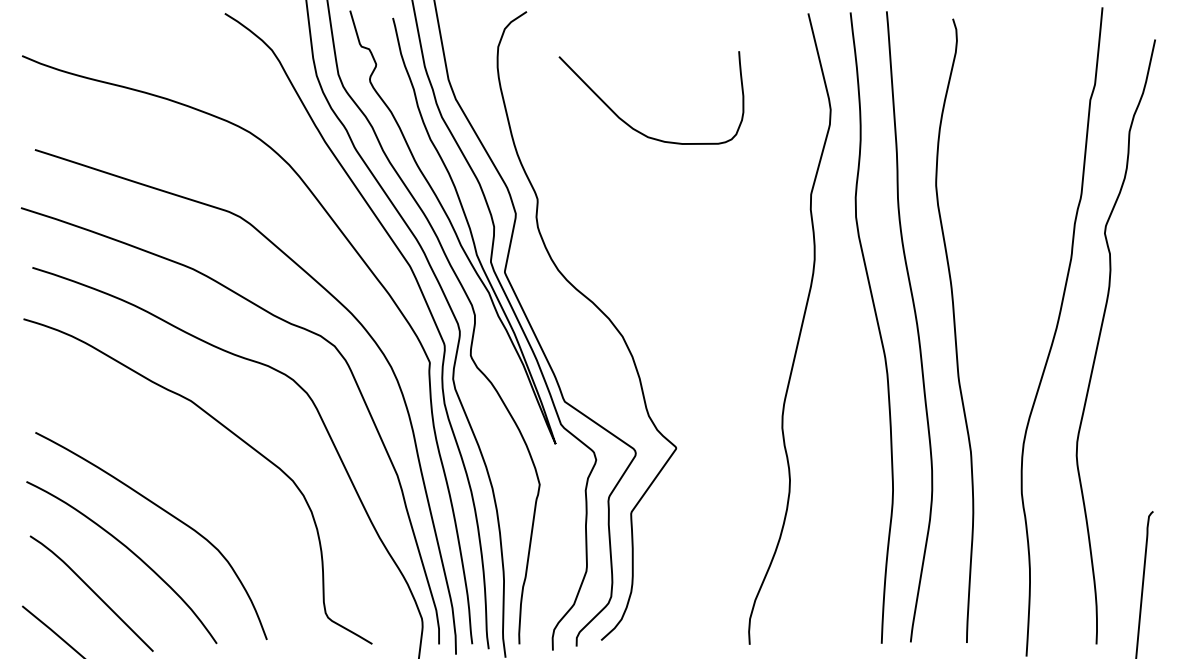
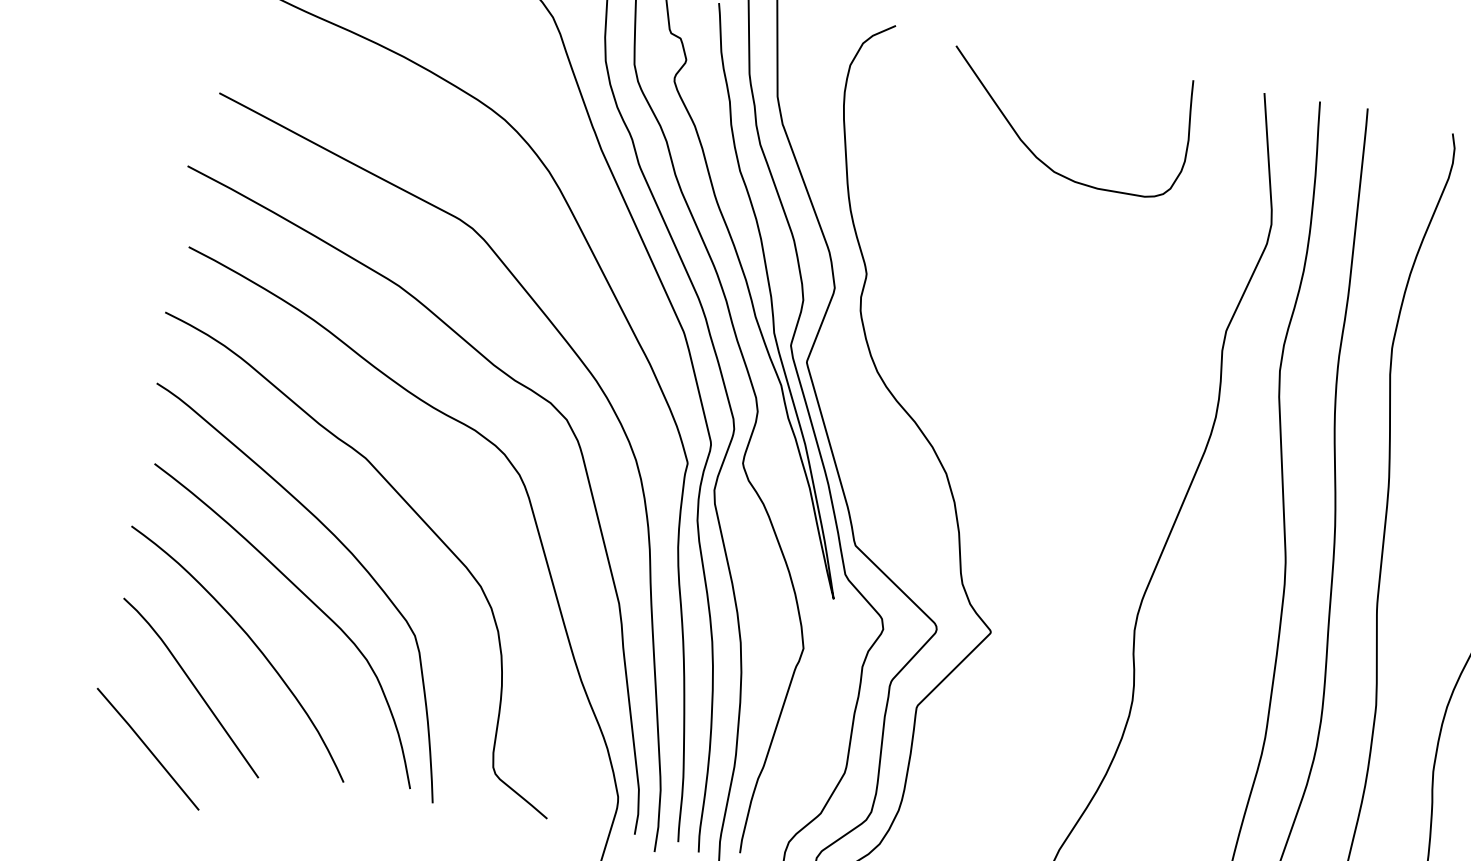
curve: (629, 124) -> (1032, 150), moved
curve: (184, 468) -> (341, 545), added

